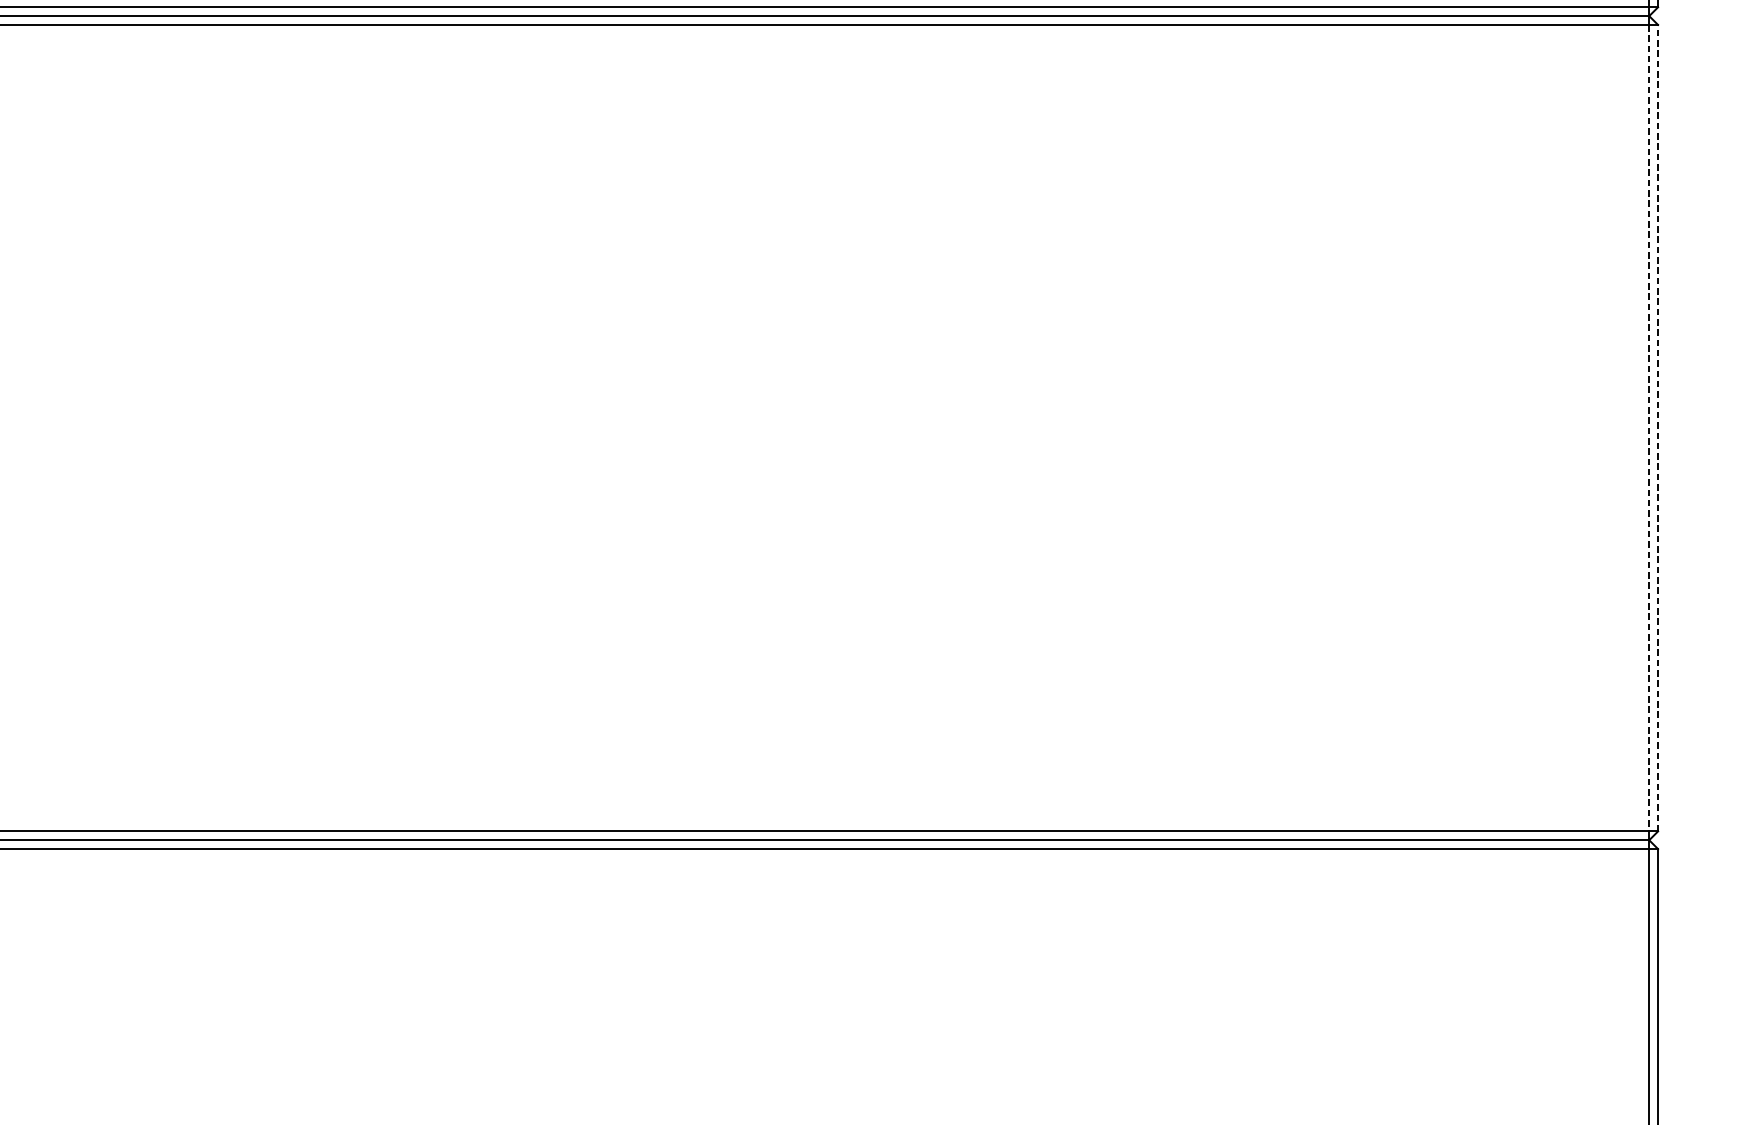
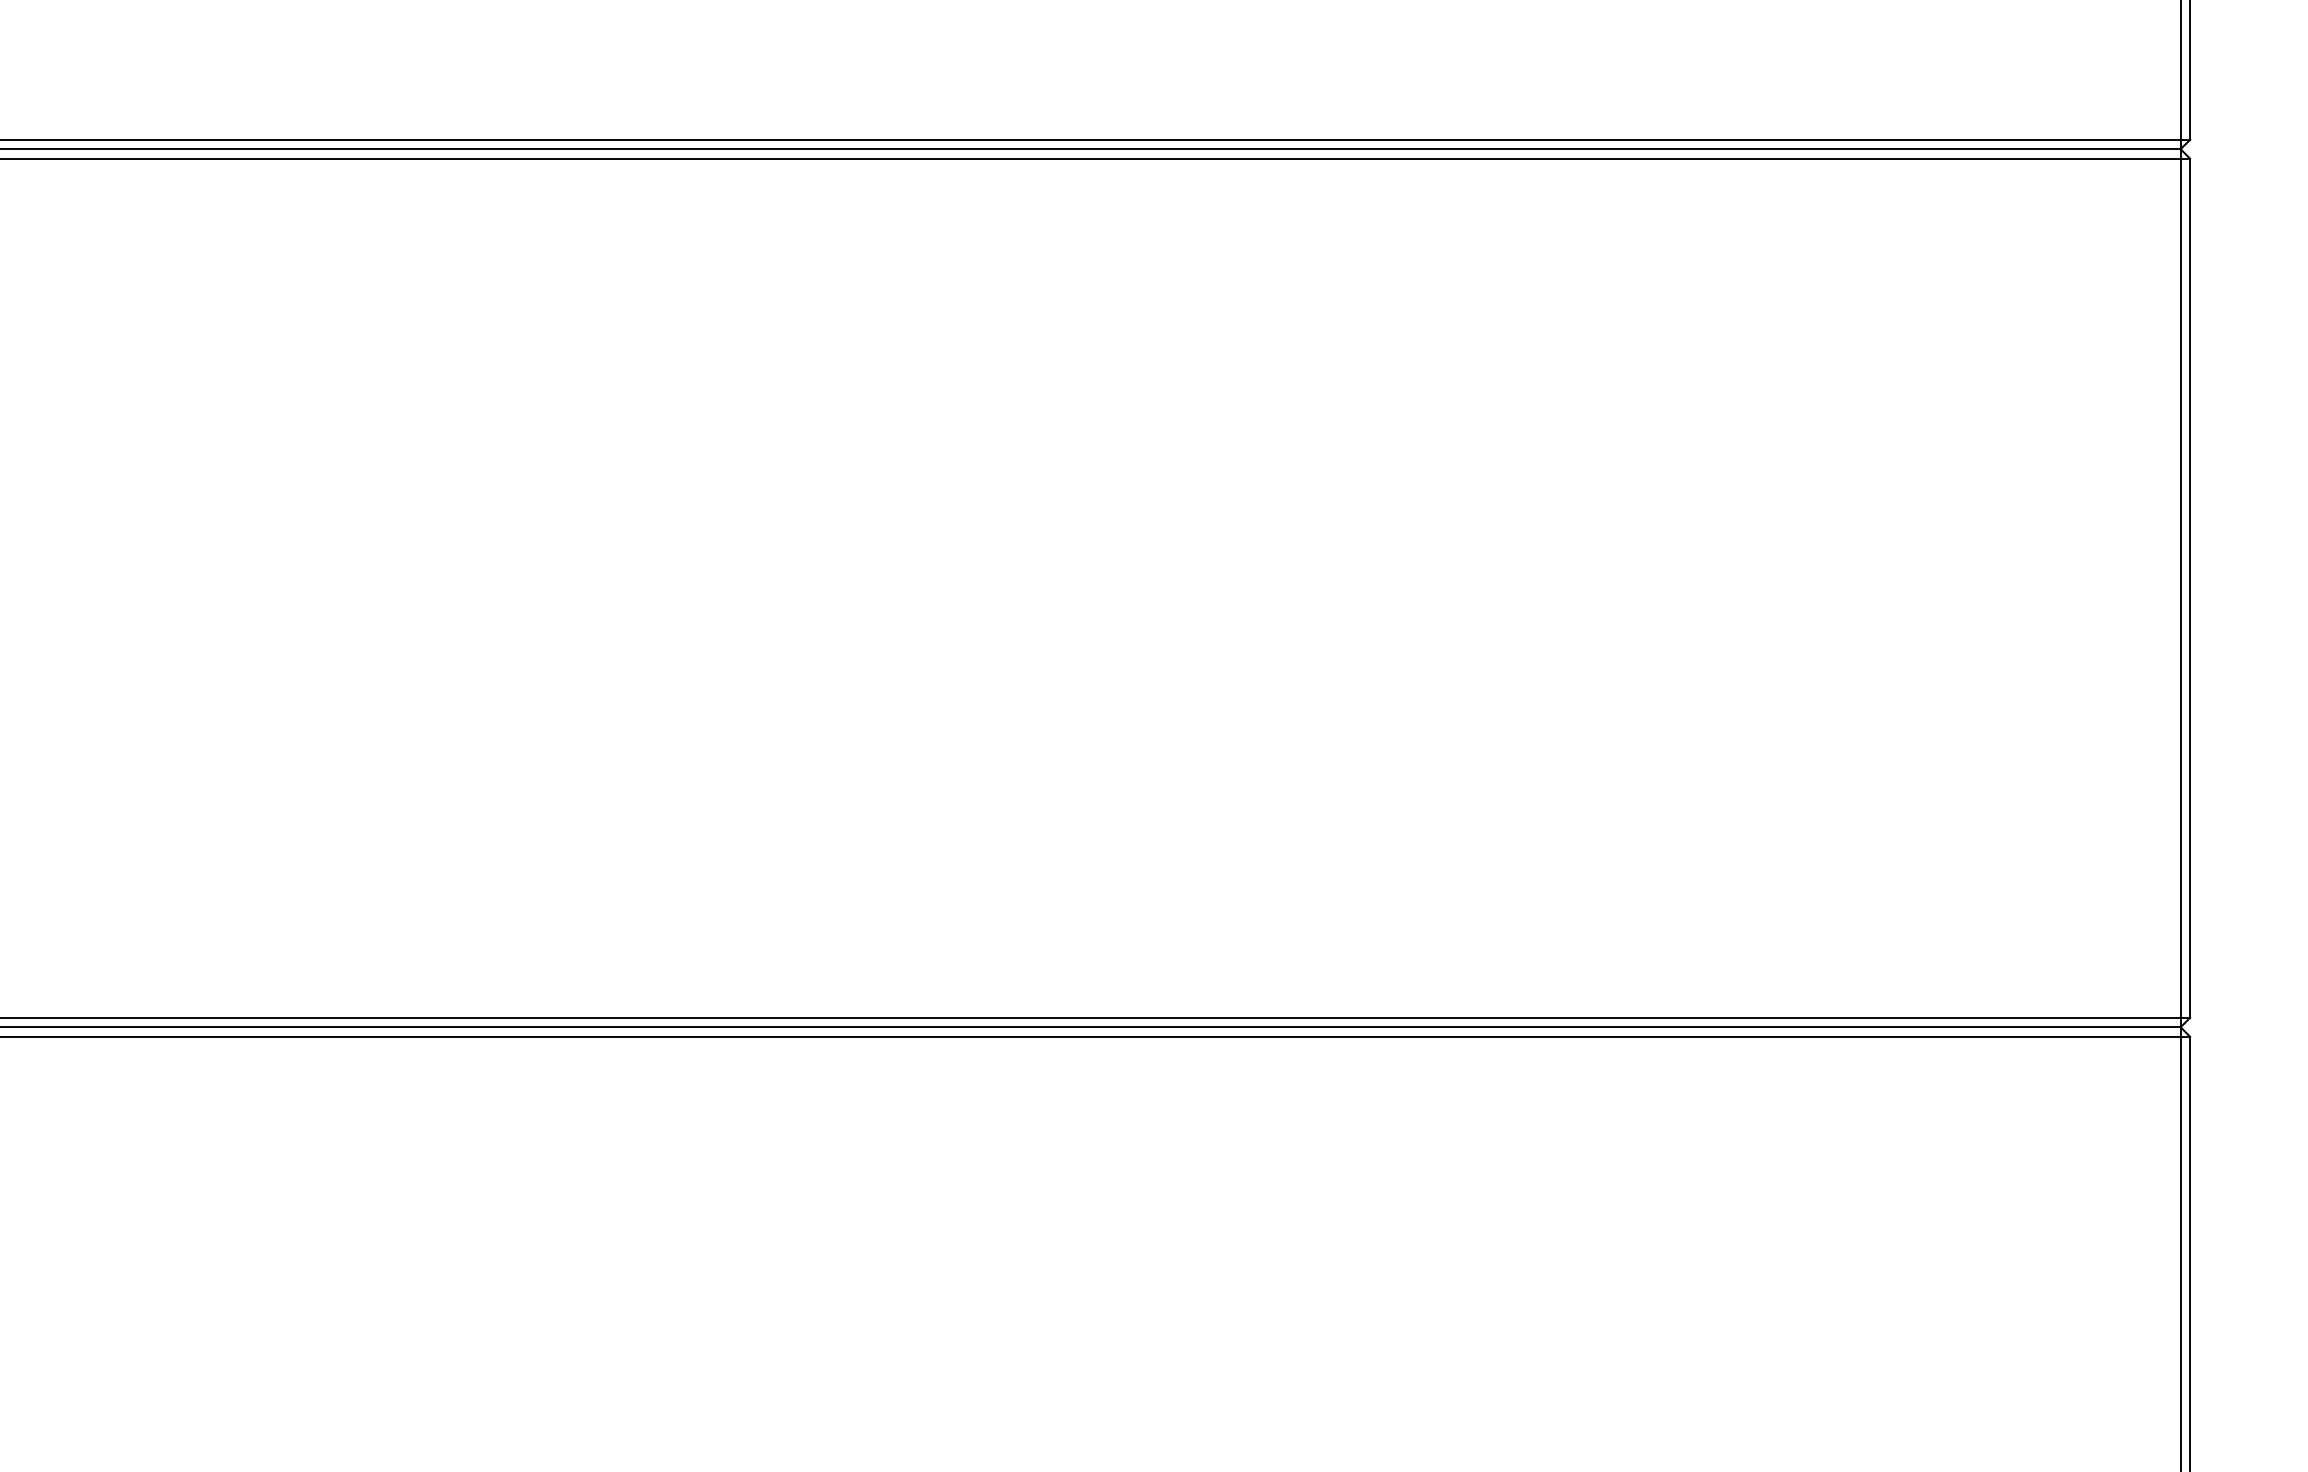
line: (1649, 428) -> (2180, 588), dashed -> solid
line: (1658, 428) -> (2190, 588), dashed -> solid

